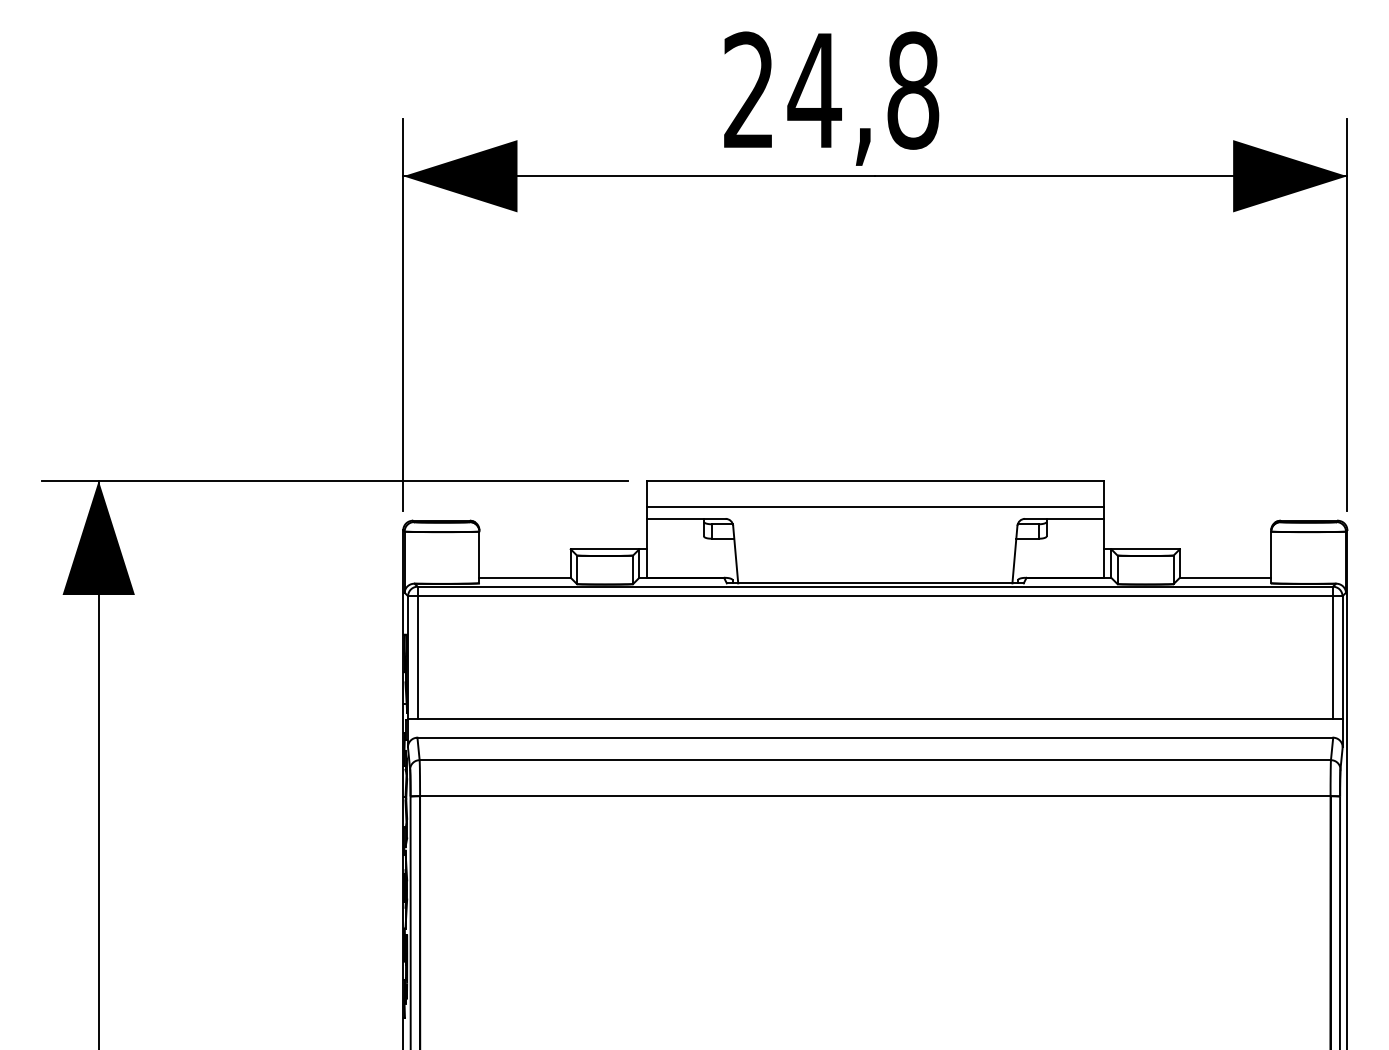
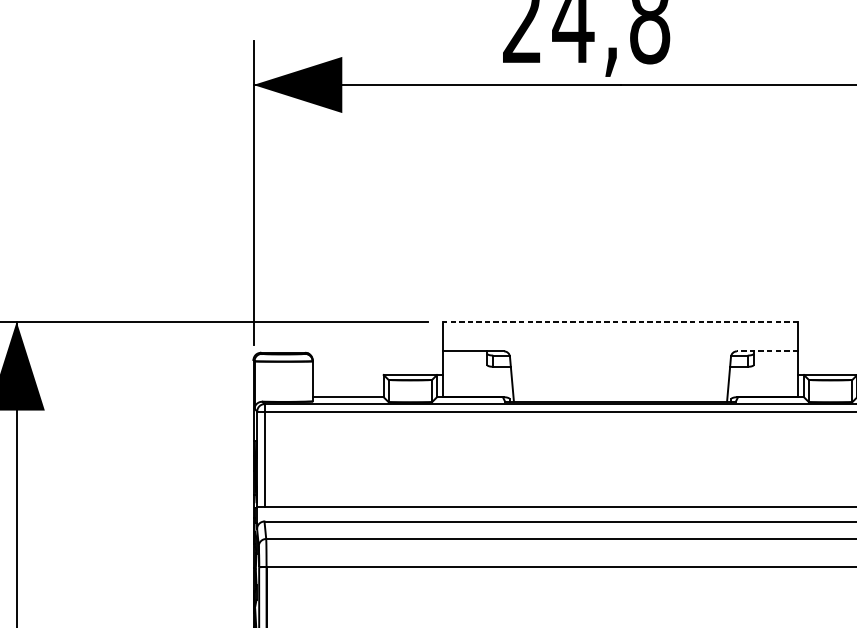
line: (874, 480) -> (619, 321), solid -> dashed
line: (874, 507) -> (619, 342), removed
line: (1063, 518) -> (766, 351), solid -> dashed

